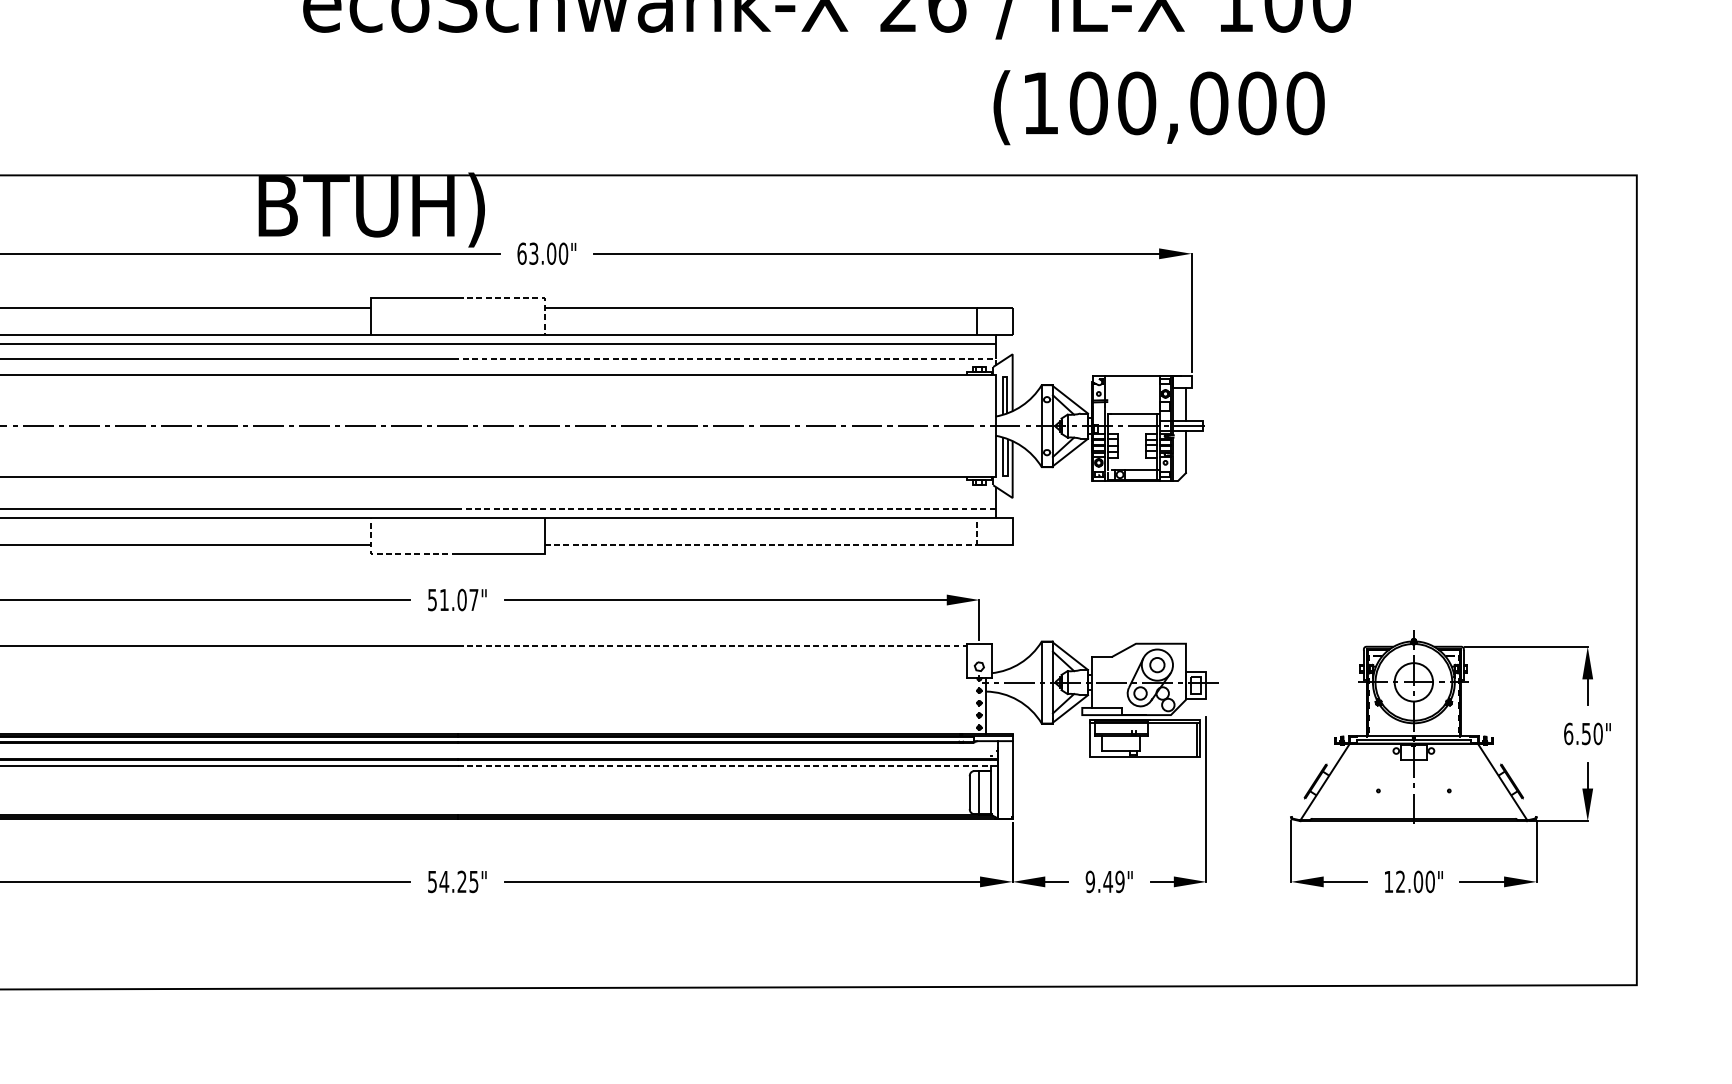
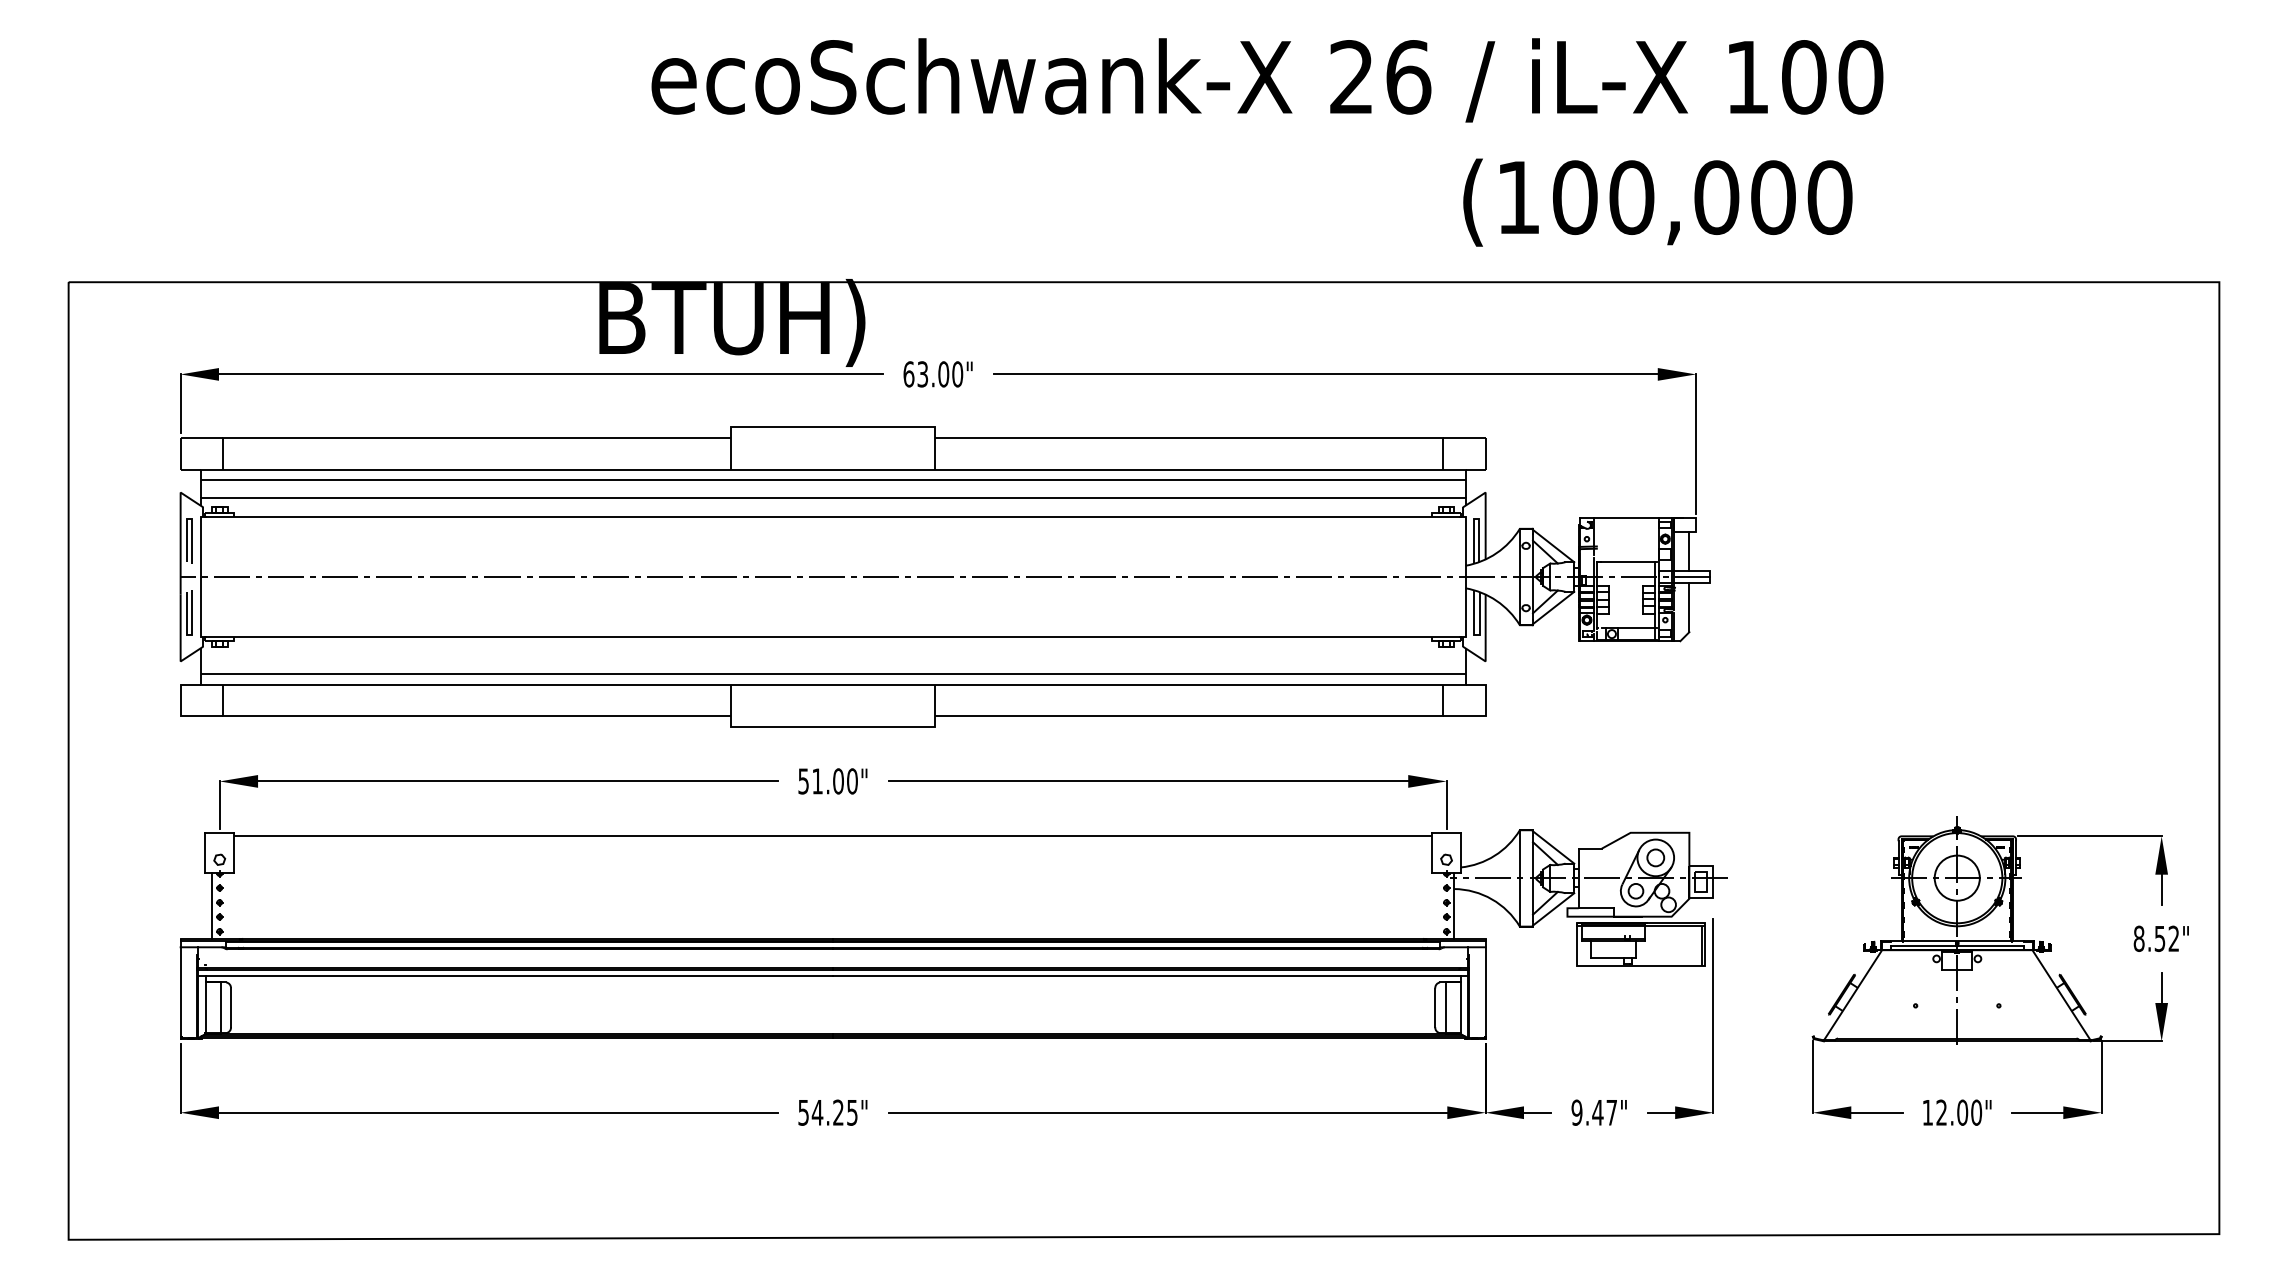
line: (519, 298) -> (906, 426), dashed -> solid
line: (730, 358) -> (1153, 497), dashed -> solid
line: (725, 509) -> (1148, 674), dashed -> solid
line: (774, 544) -> (1205, 716), dashed -> solid
line: (394, 554) -> (759, 727), dashed -> solid
text: (474, 600) -> (852, 781), 51.07" -> 51.00"
line: (713, 646) -> (1133, 835), dashed -> solid
text: (1583, 733) -> (2156, 938), 6.50" -> 8.52"
line: (727, 765) -> (1150, 976), dashed -> solid
text: (1119, 881) -> (1611, 1112), 9.49" -> 9.47"

